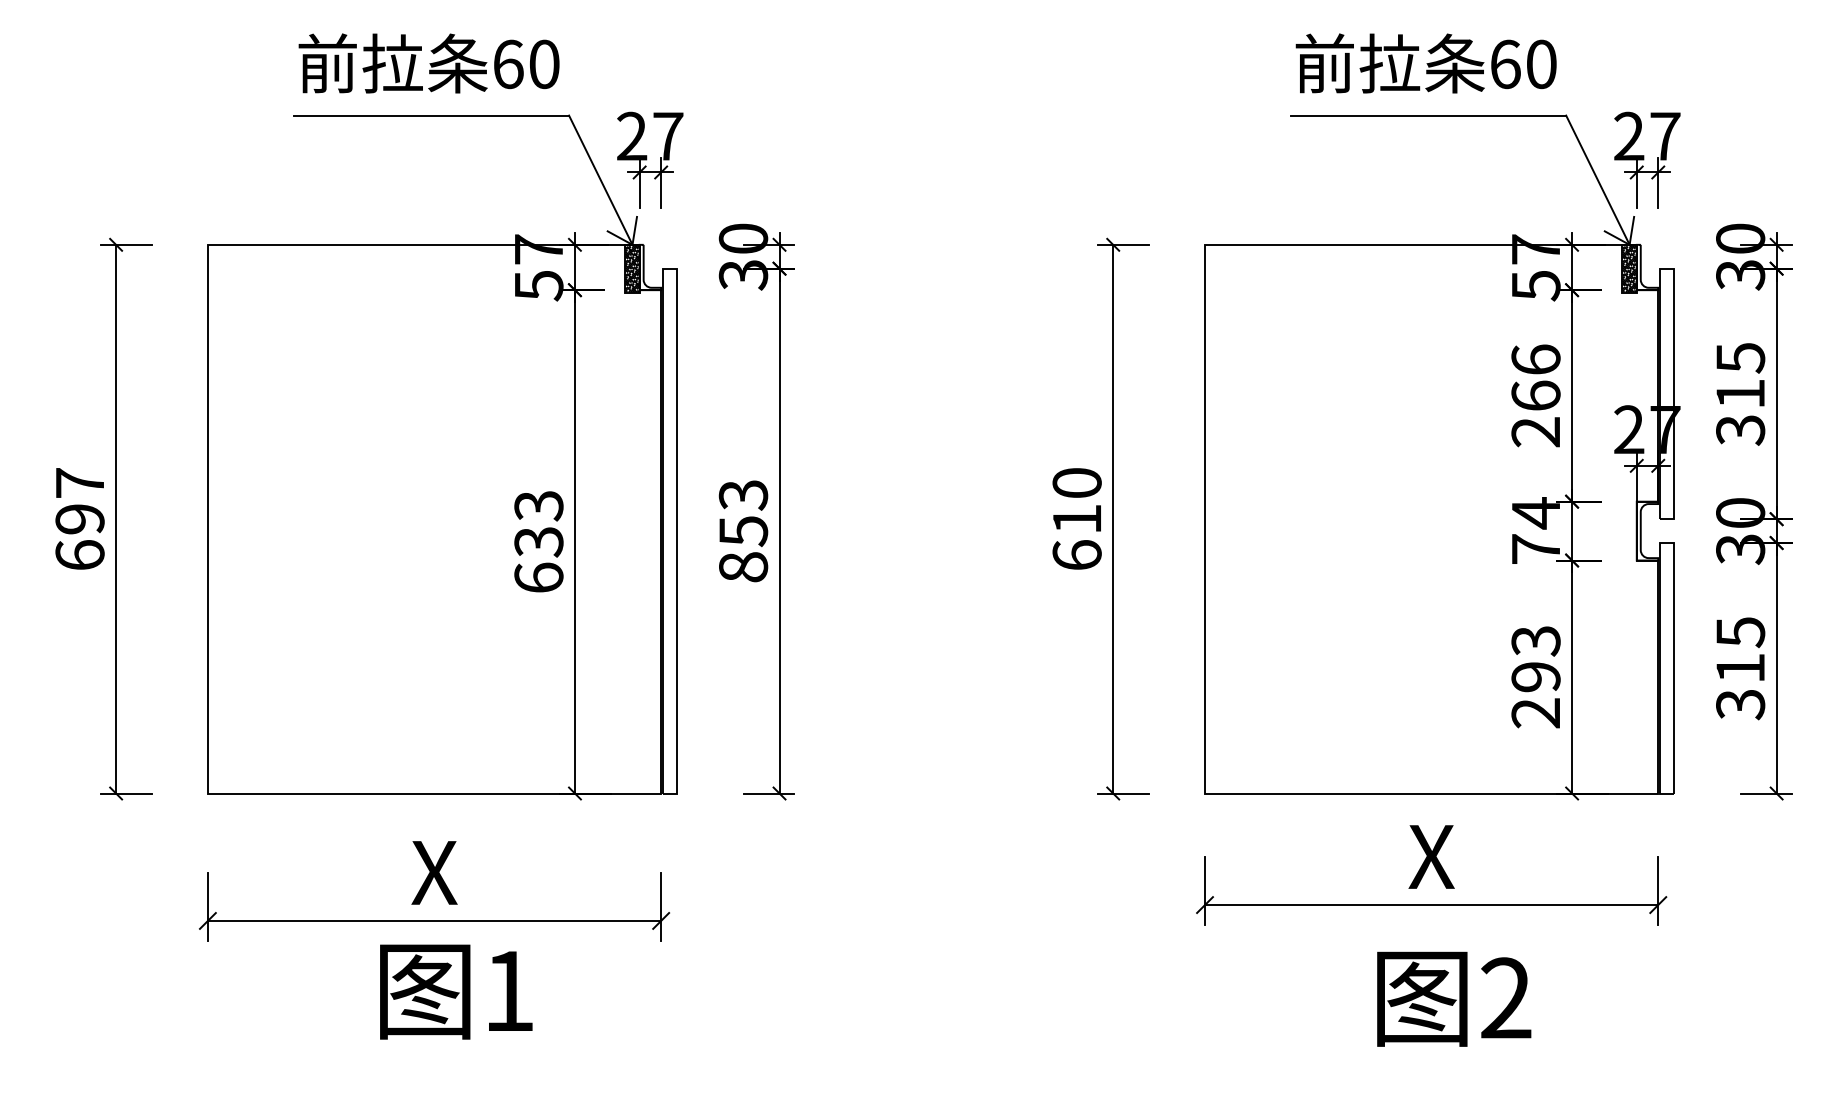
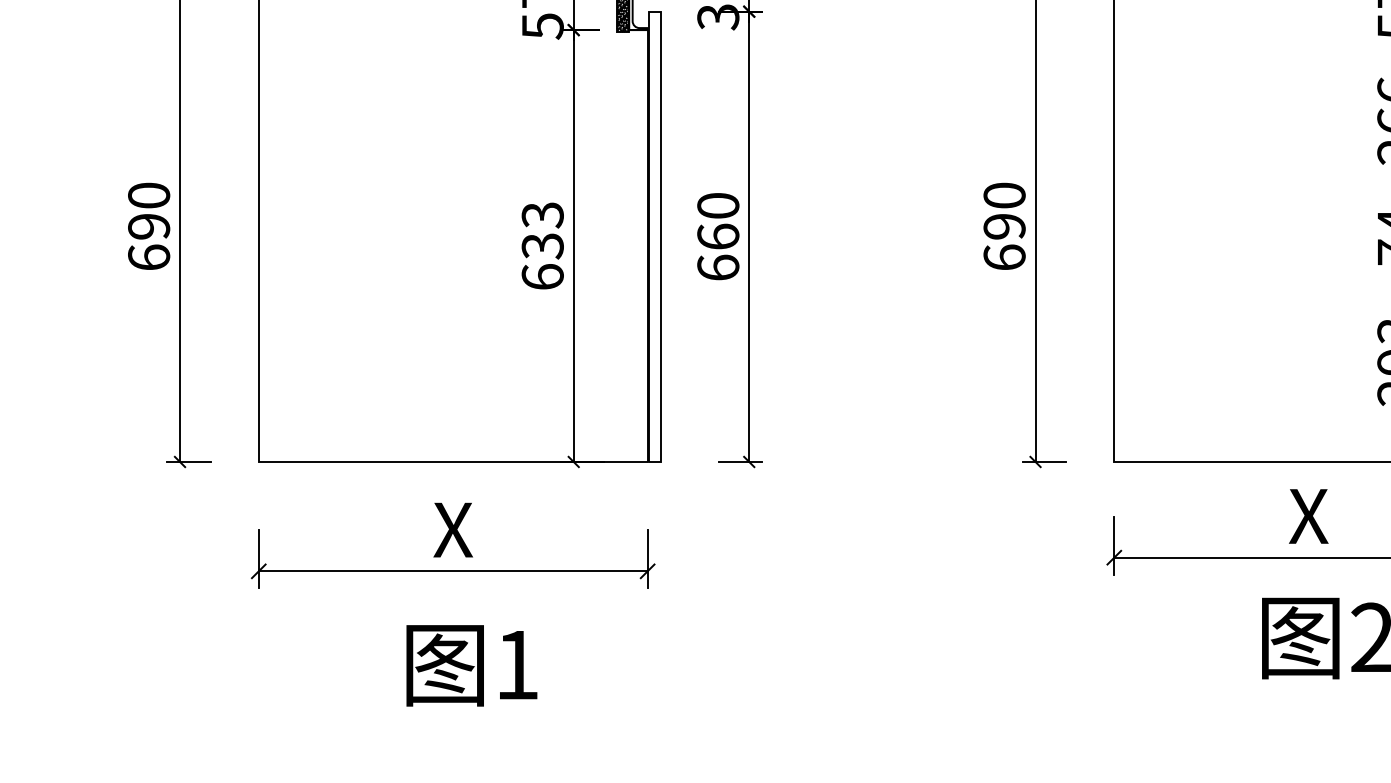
text: (79, 482) -> (148, 195), 697 -> 690
text: (1076, 519) -> (1004, 226), 610 -> 690
text: (743, 531) -> (718, 237), 853 -> 660
text: (456, 991) -> (472, 665), moved

